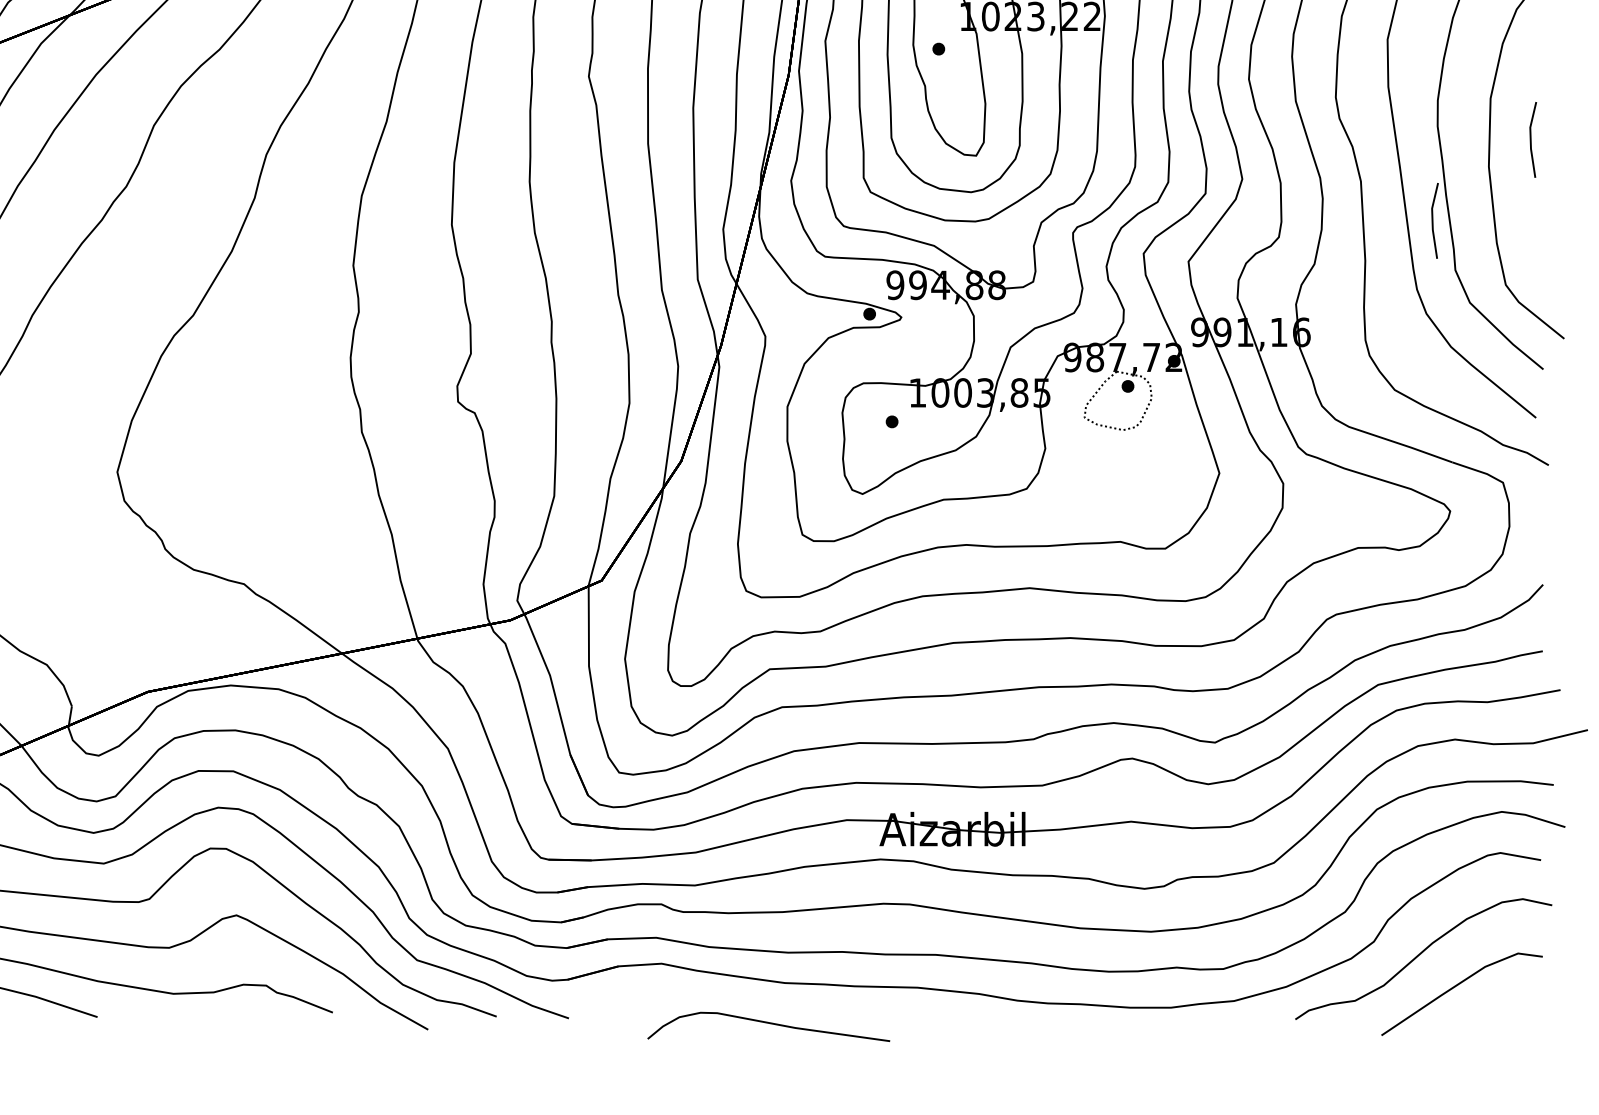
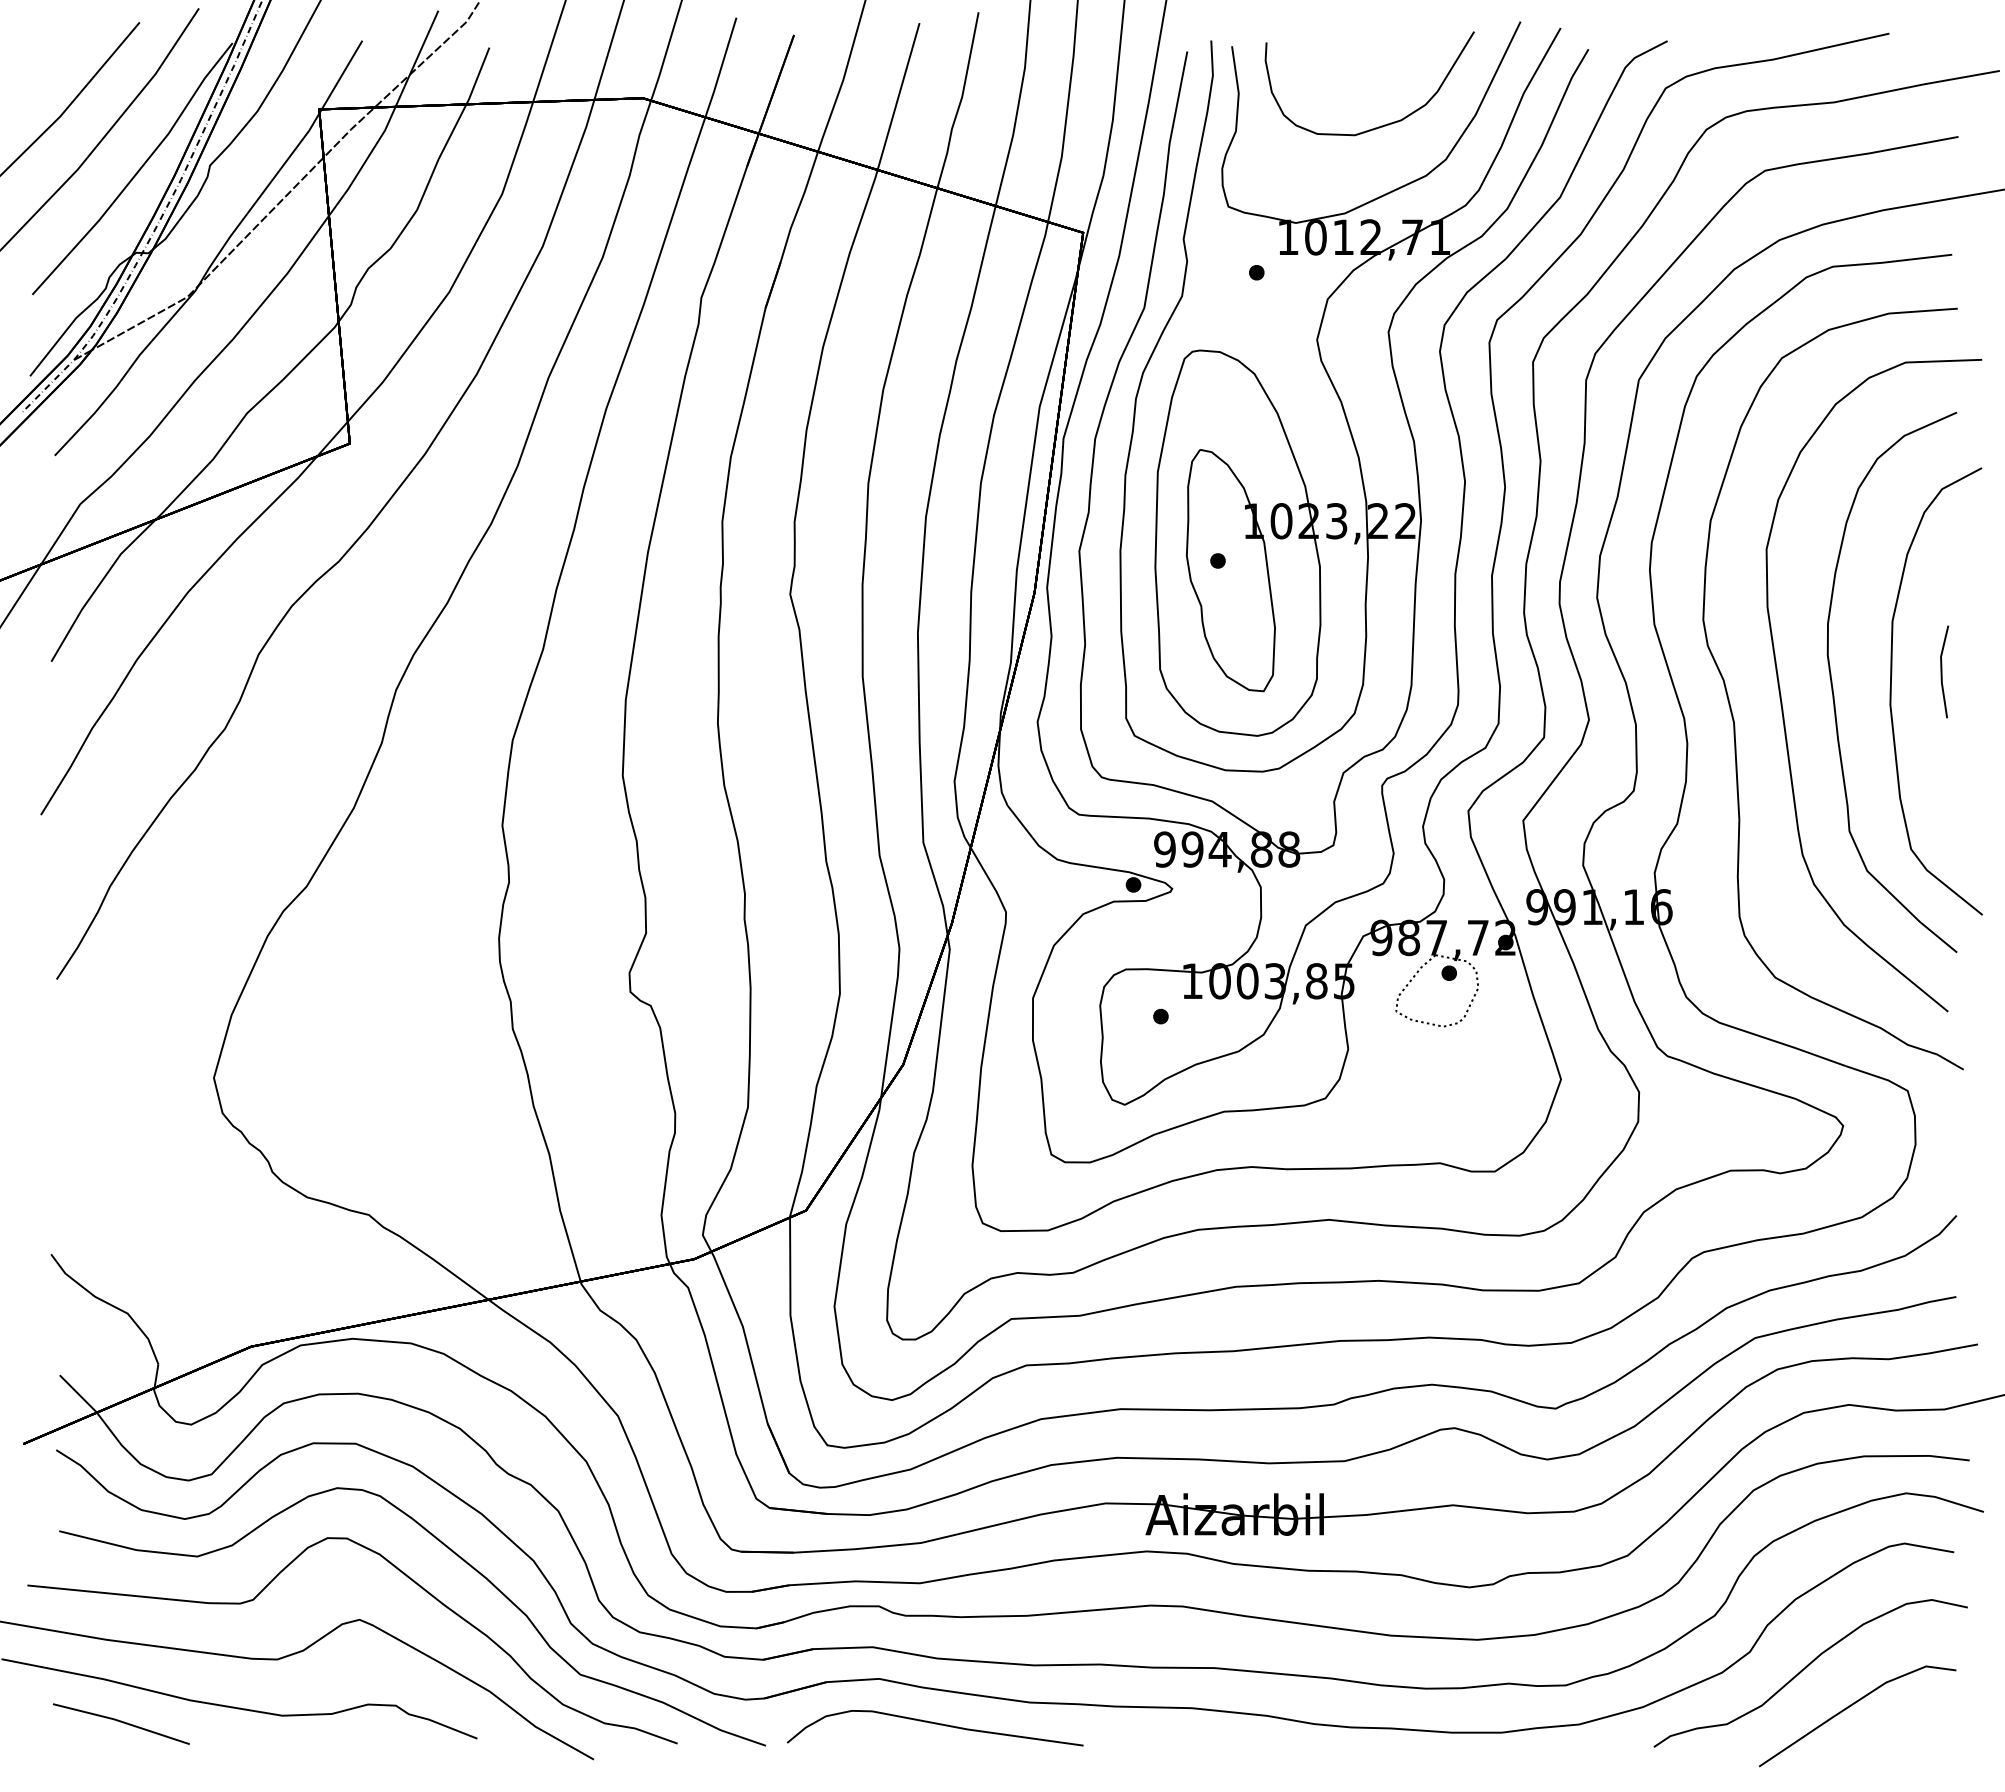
line: (1433, 220) -> (1822, 770), removed
curve: (768, 1023) -> (934, 1724), moved

